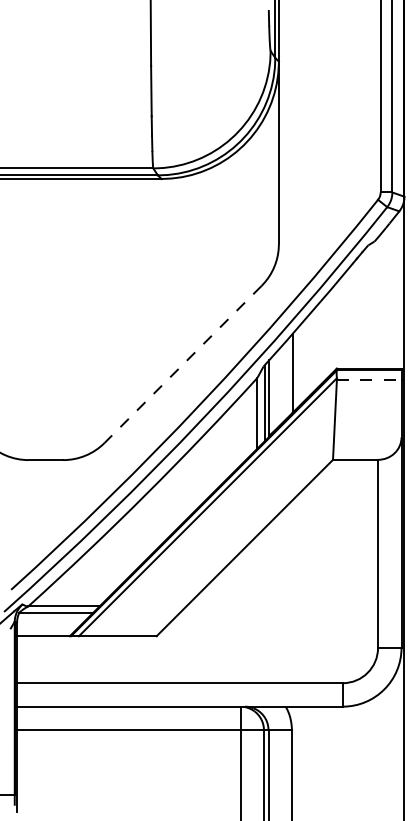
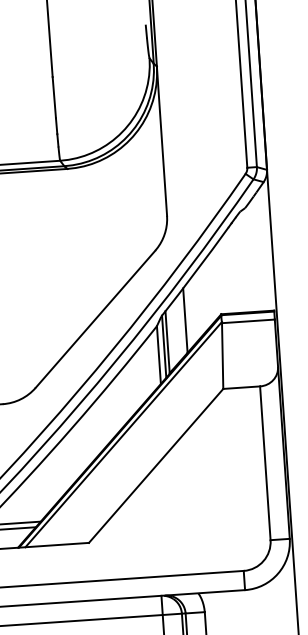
line: (183, 364) -> (95, 319), dashed -> solid
line: (369, 379) -> (248, 321), dashed -> solid

